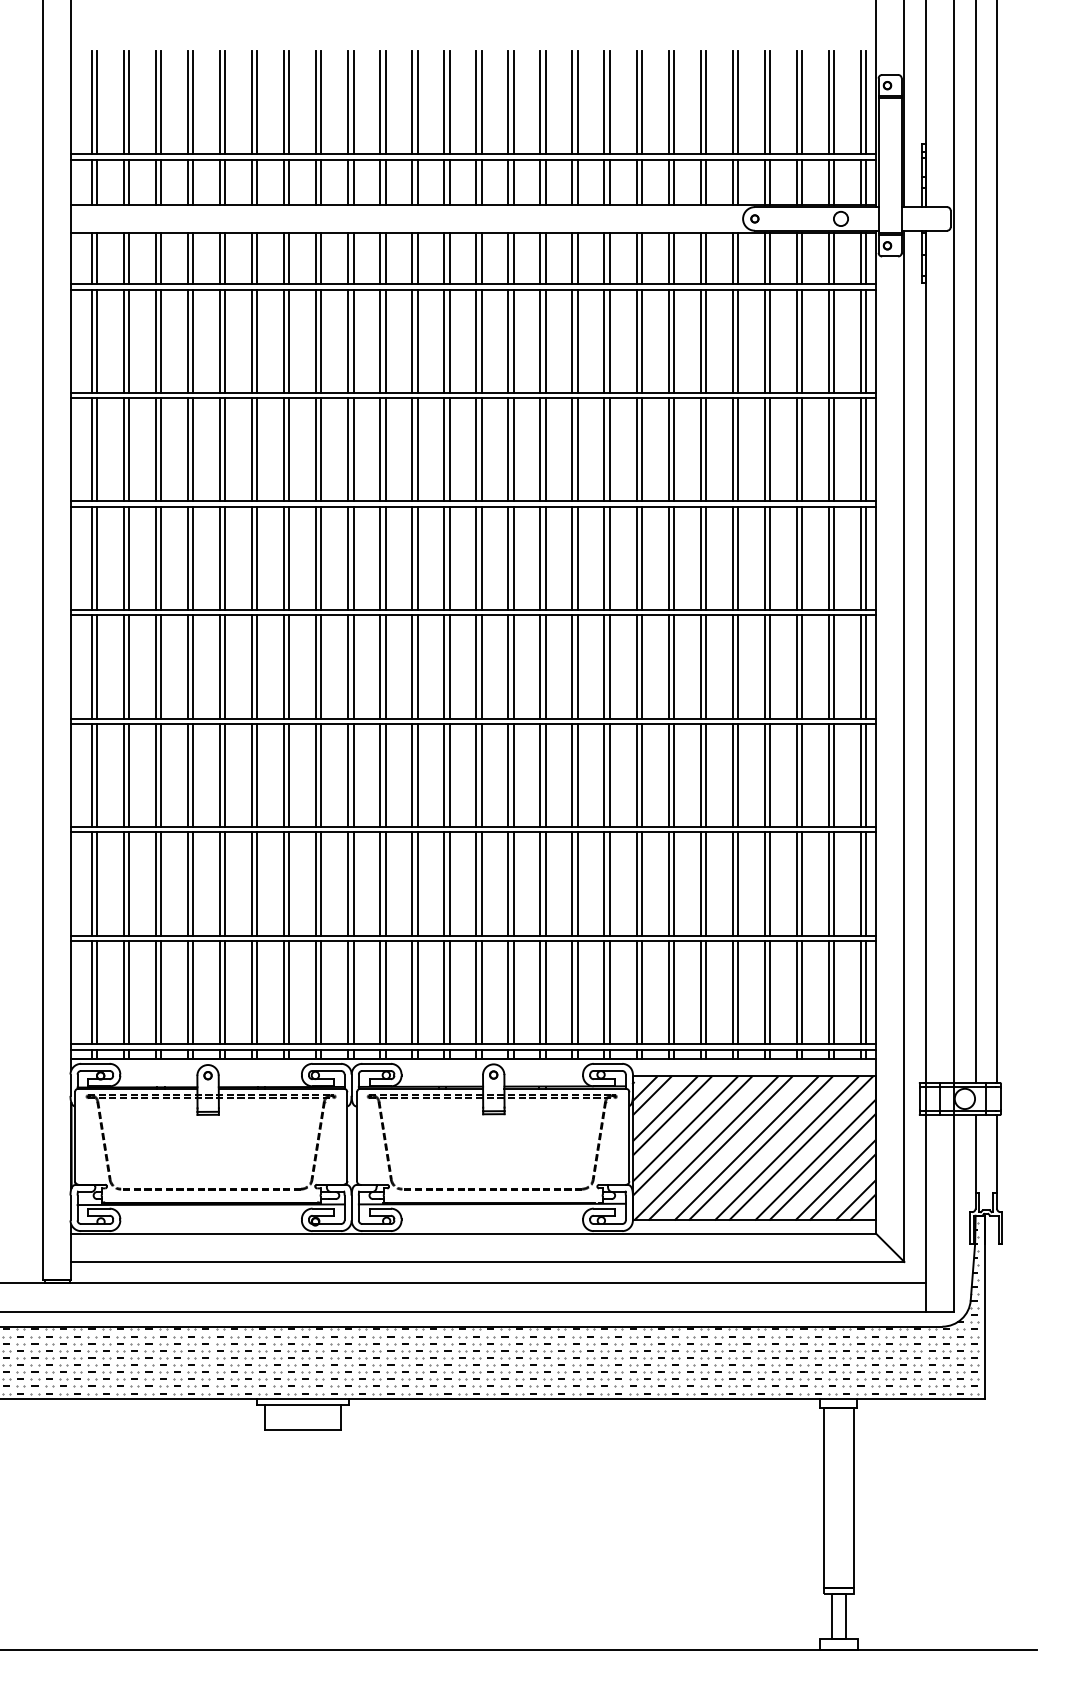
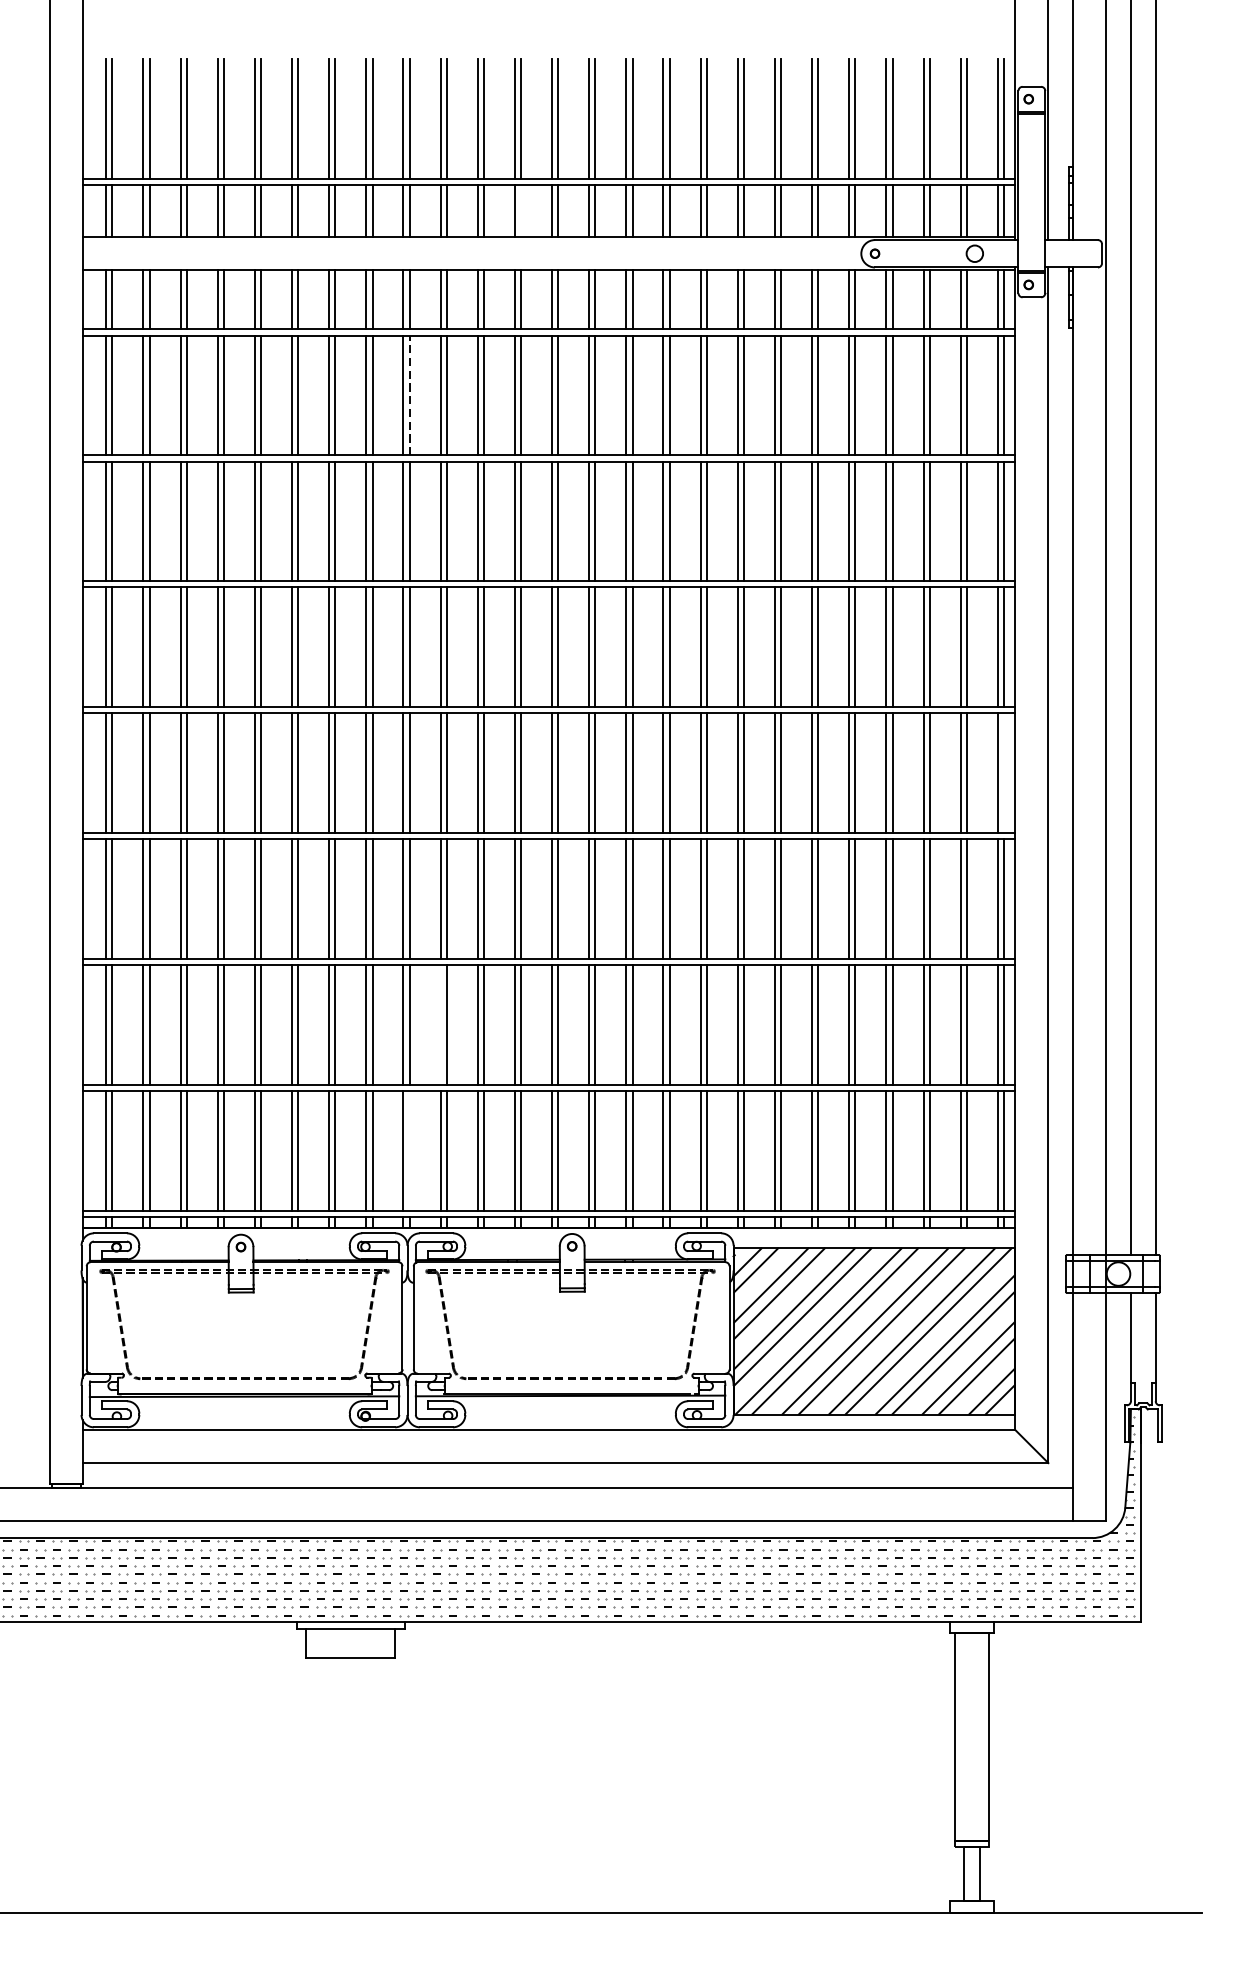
line: (449, 181) -> (520, 210), removed
line: (353, 341) -> (409, 395), solid -> dashed
line: (866, 666) -> (1004, 772), removed
line: (380, 883) -> (440, 1024), removed
line: (353, 992) -> (409, 1150), removed

